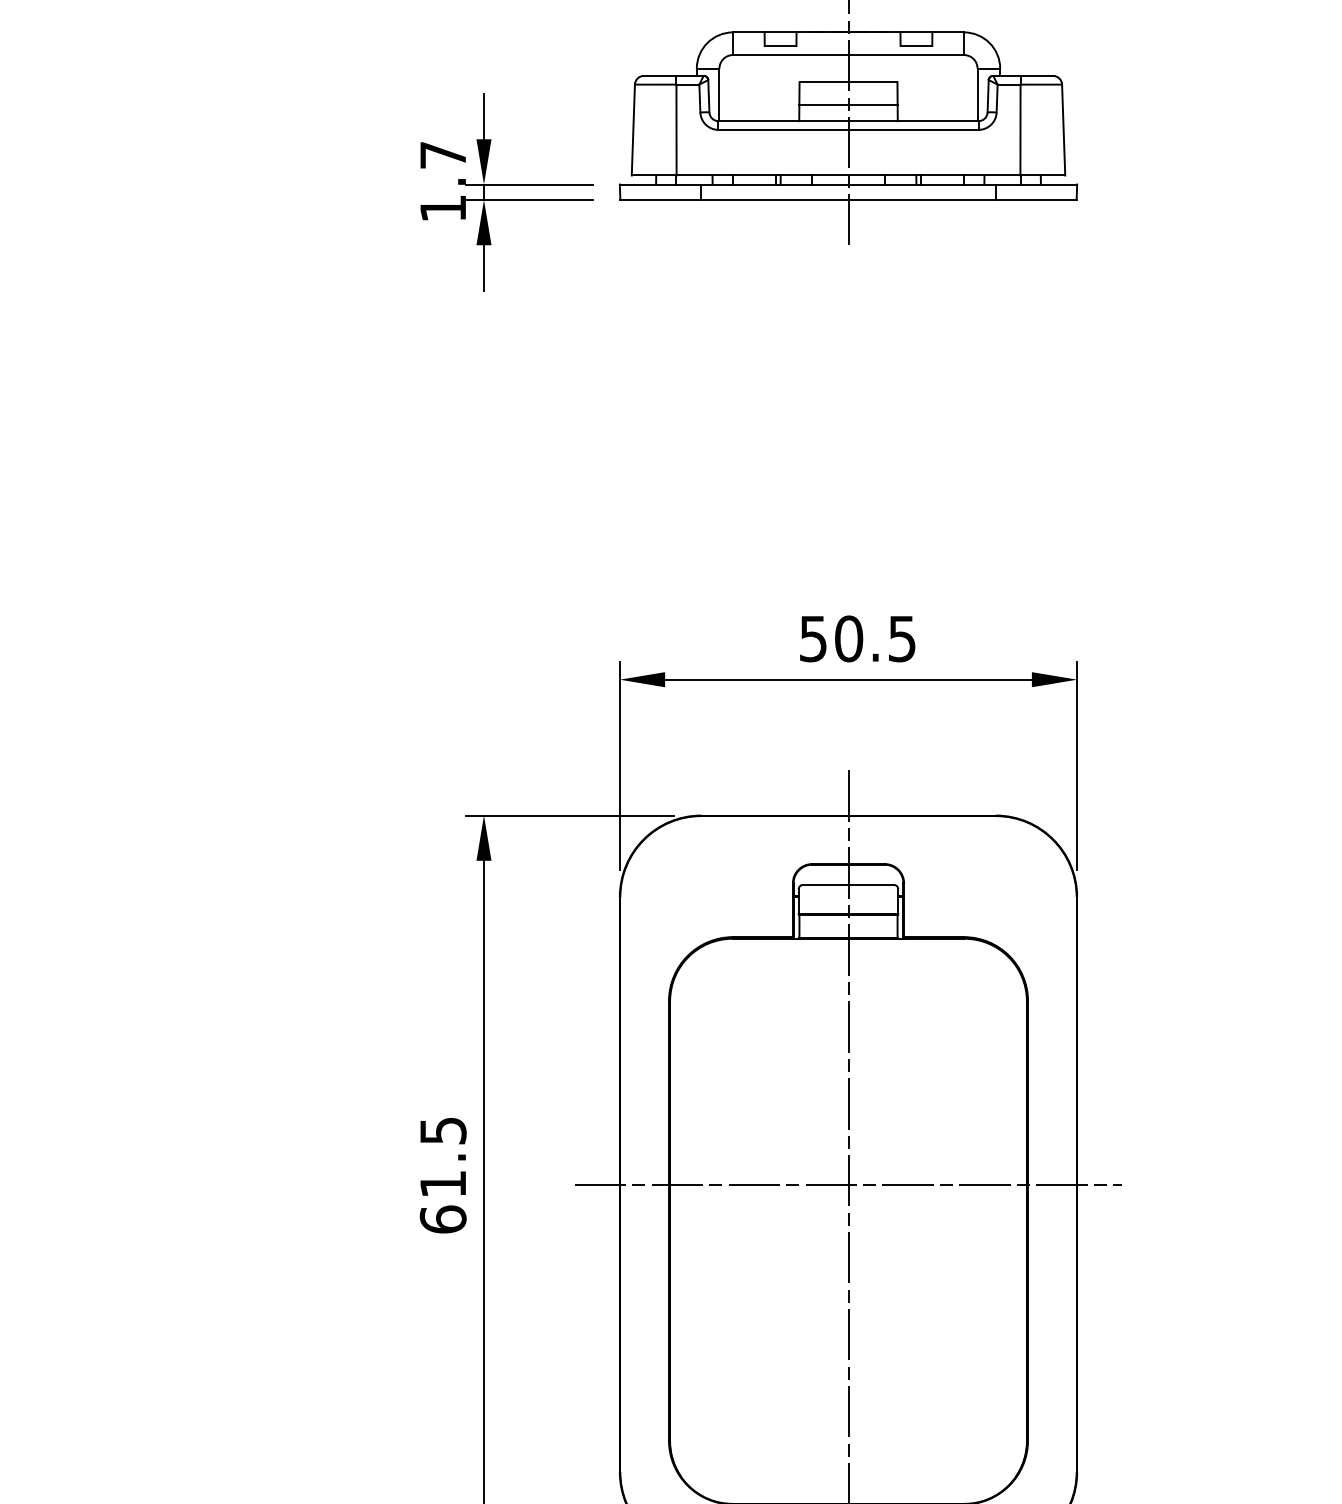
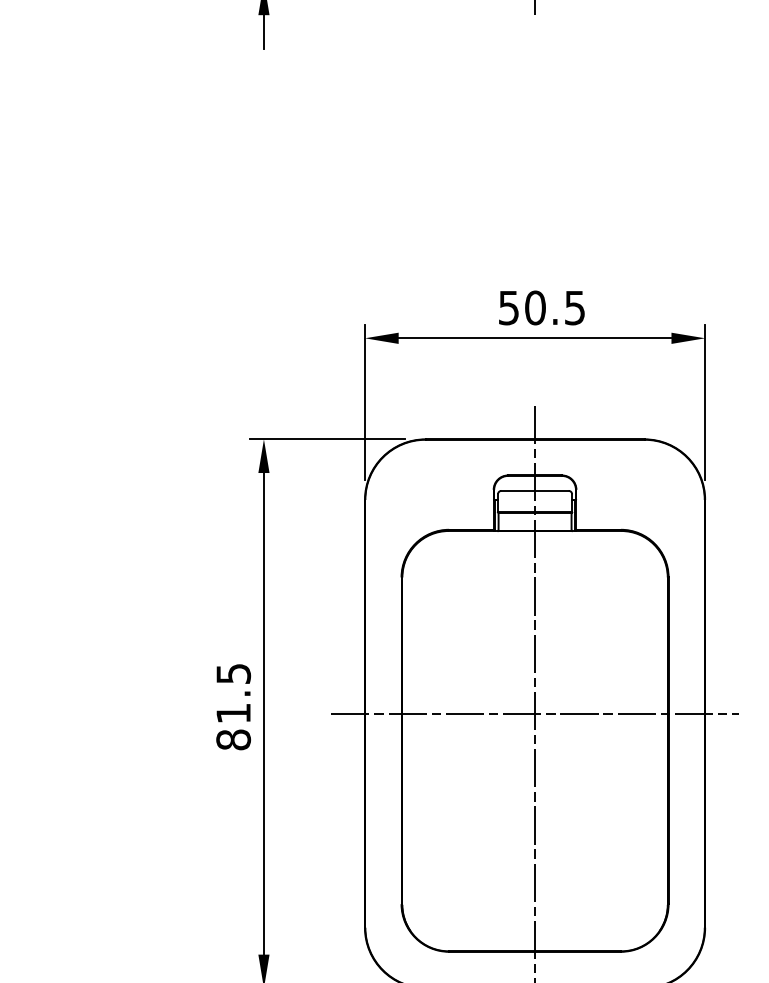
text: (442, 1219) -> (233, 739), 61.5 -> 81.5

